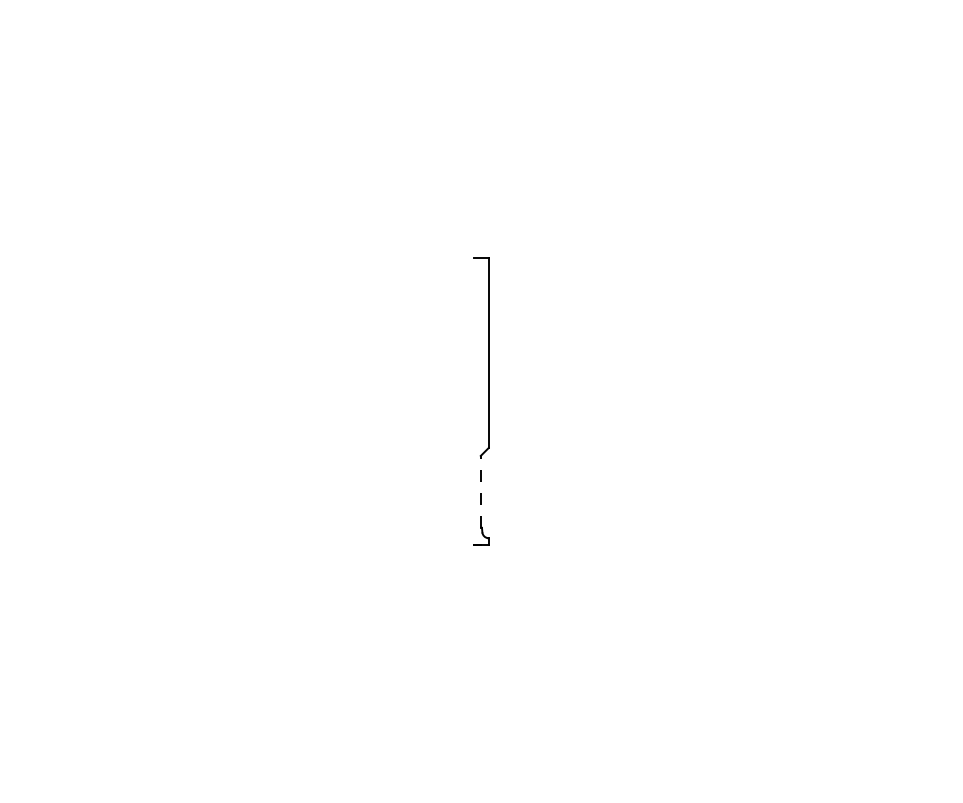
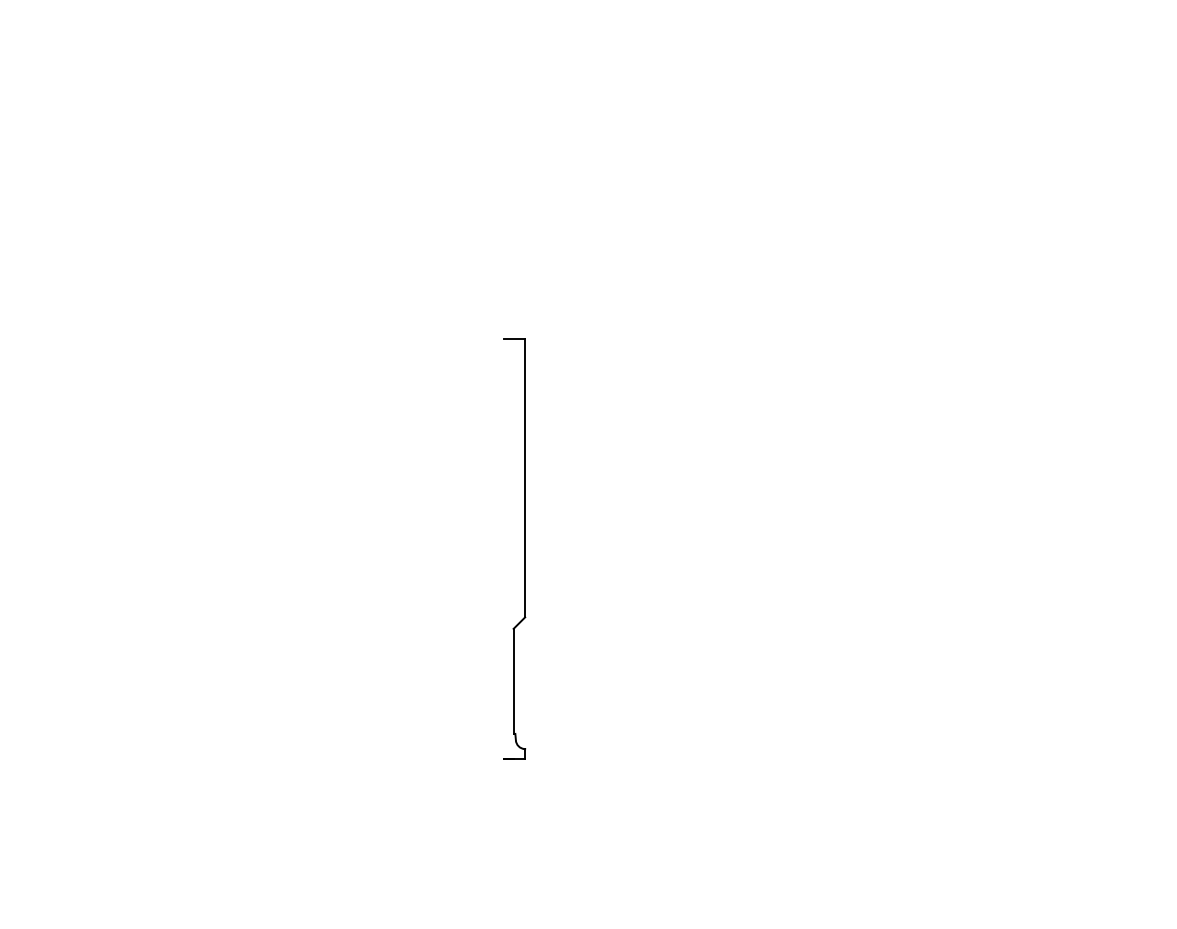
line: (480, 491) -> (513, 680), dashed -> solid

